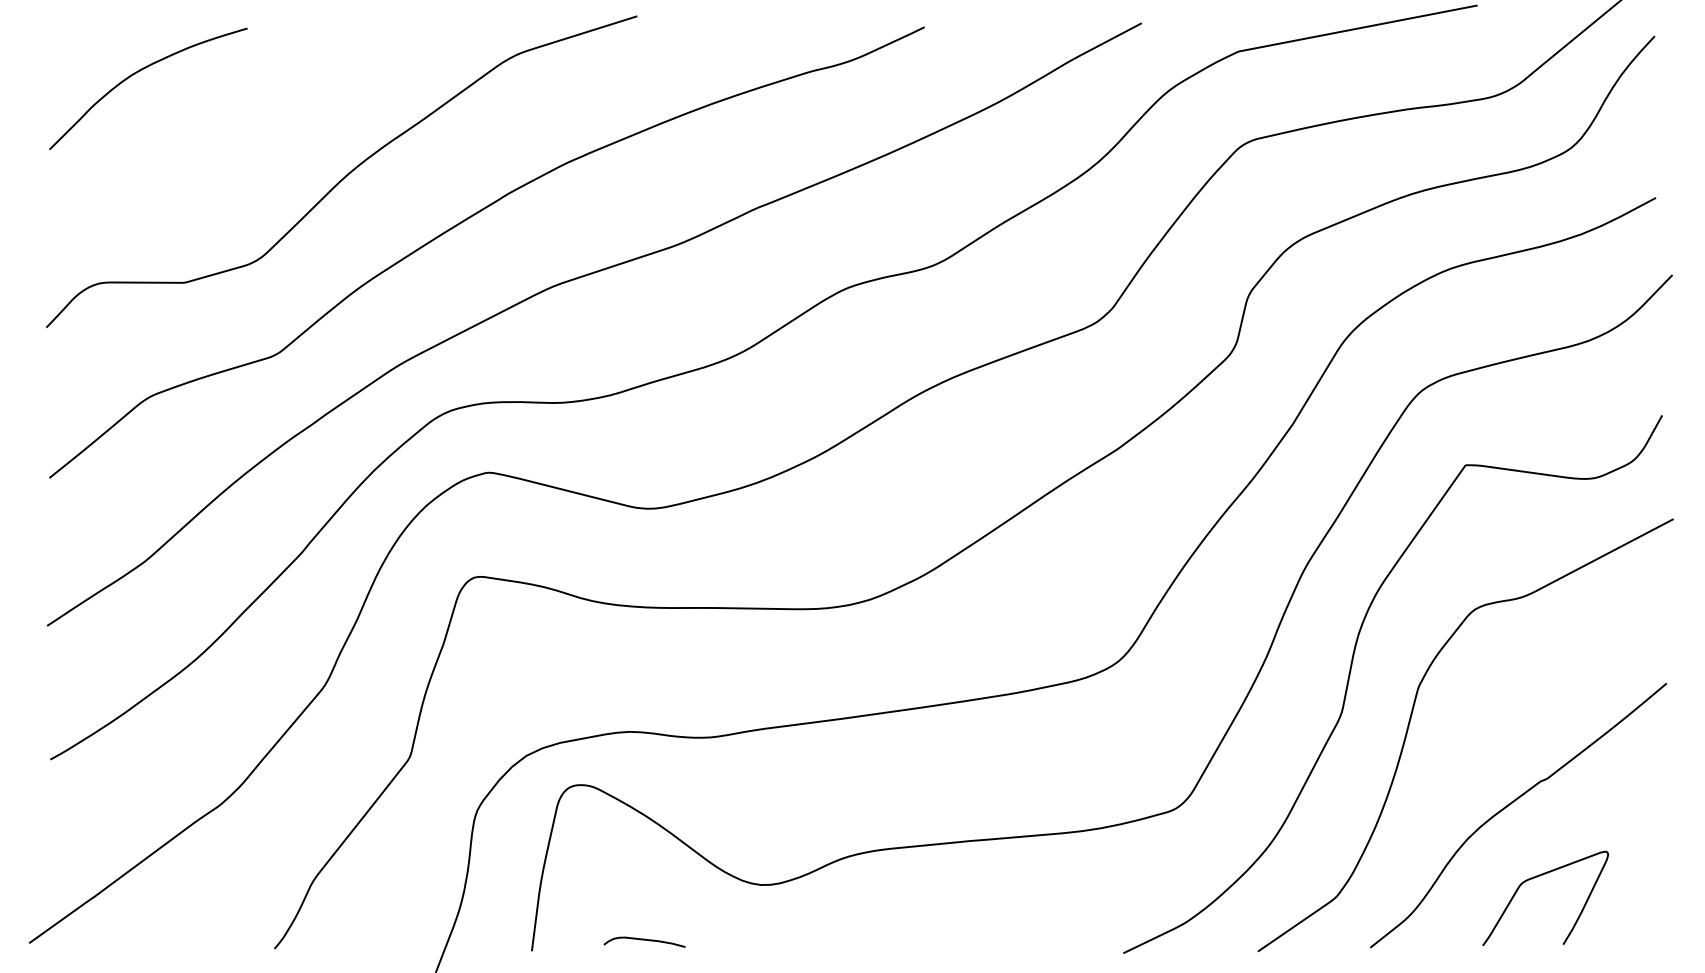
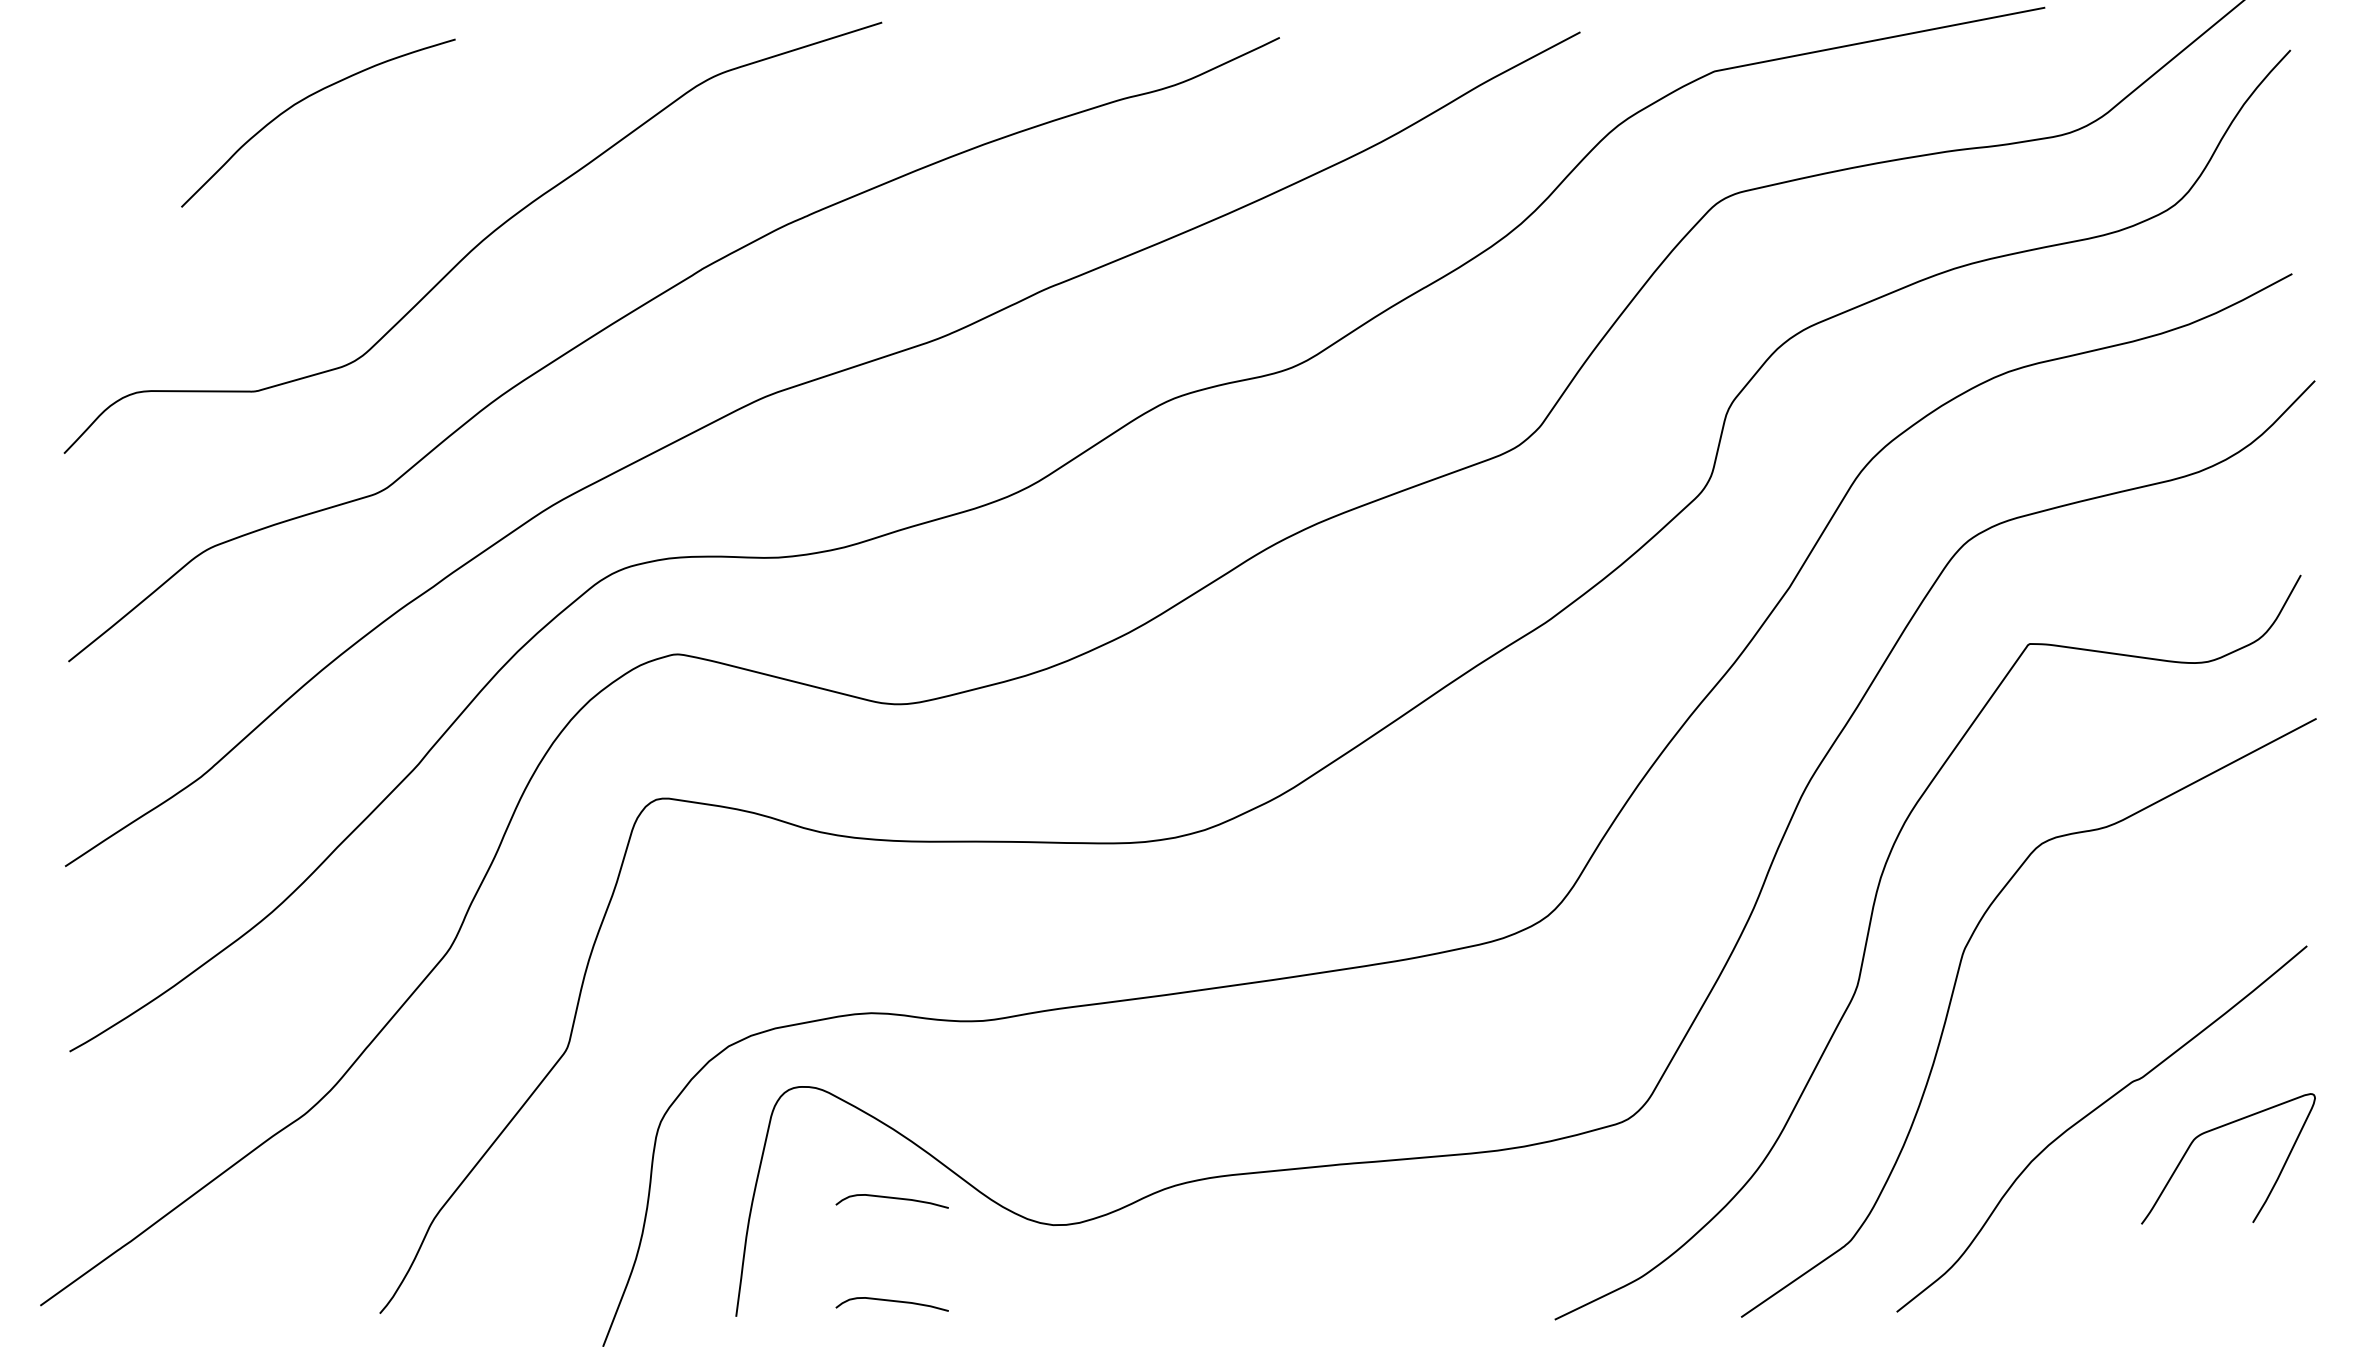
curve: (140, 71) -> (307, 98), moved
curve: (644, 865) -> (891, 1198), added
curve: (1539, 876) -> (2219, 1128), moved

